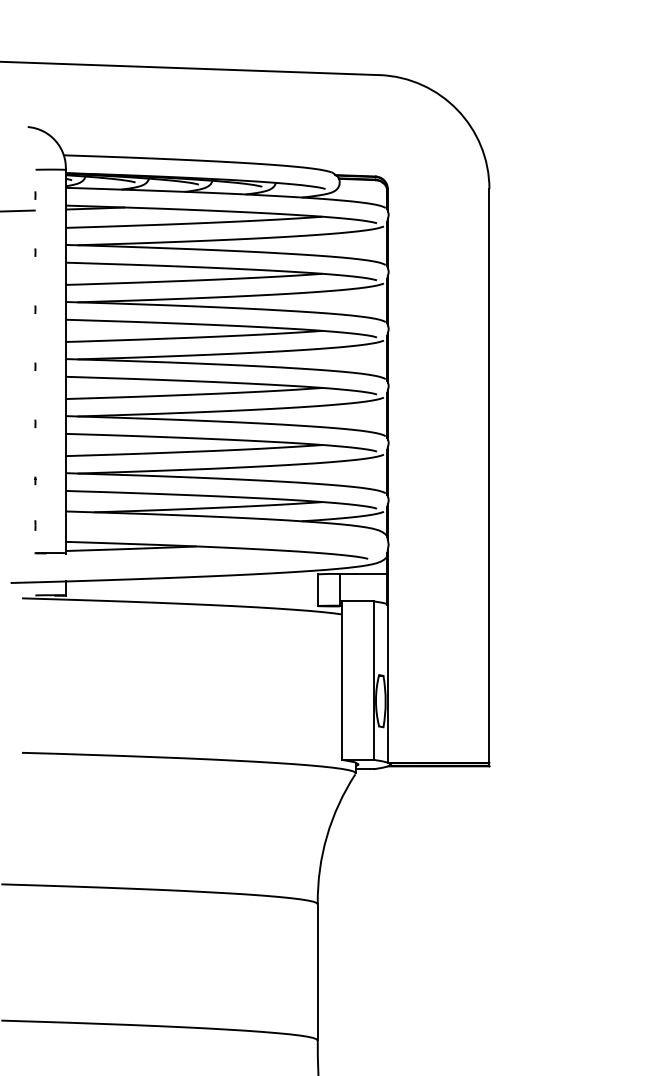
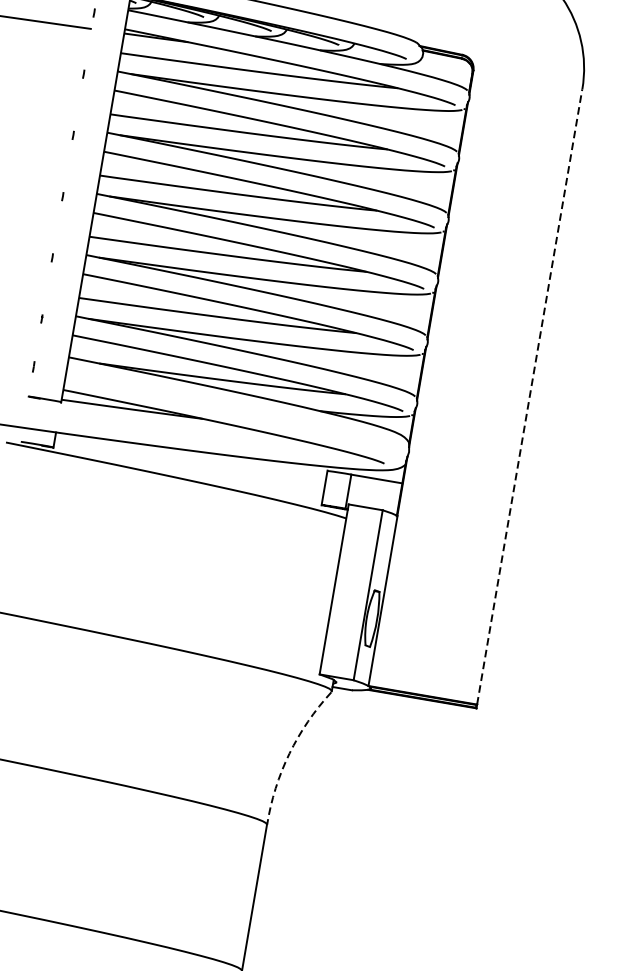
line: (489, 475) -> (529, 396), solid -> dashed
arc: (326, 836) -> (288, 753), solid -> dashed

